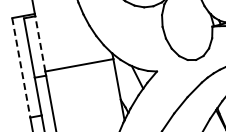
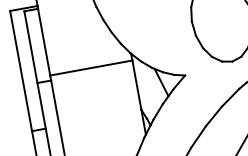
line: (40, 43) -> (44, 41), dashed -> solid
line: (21, 67) -> (21, 70), dashed -> solid

